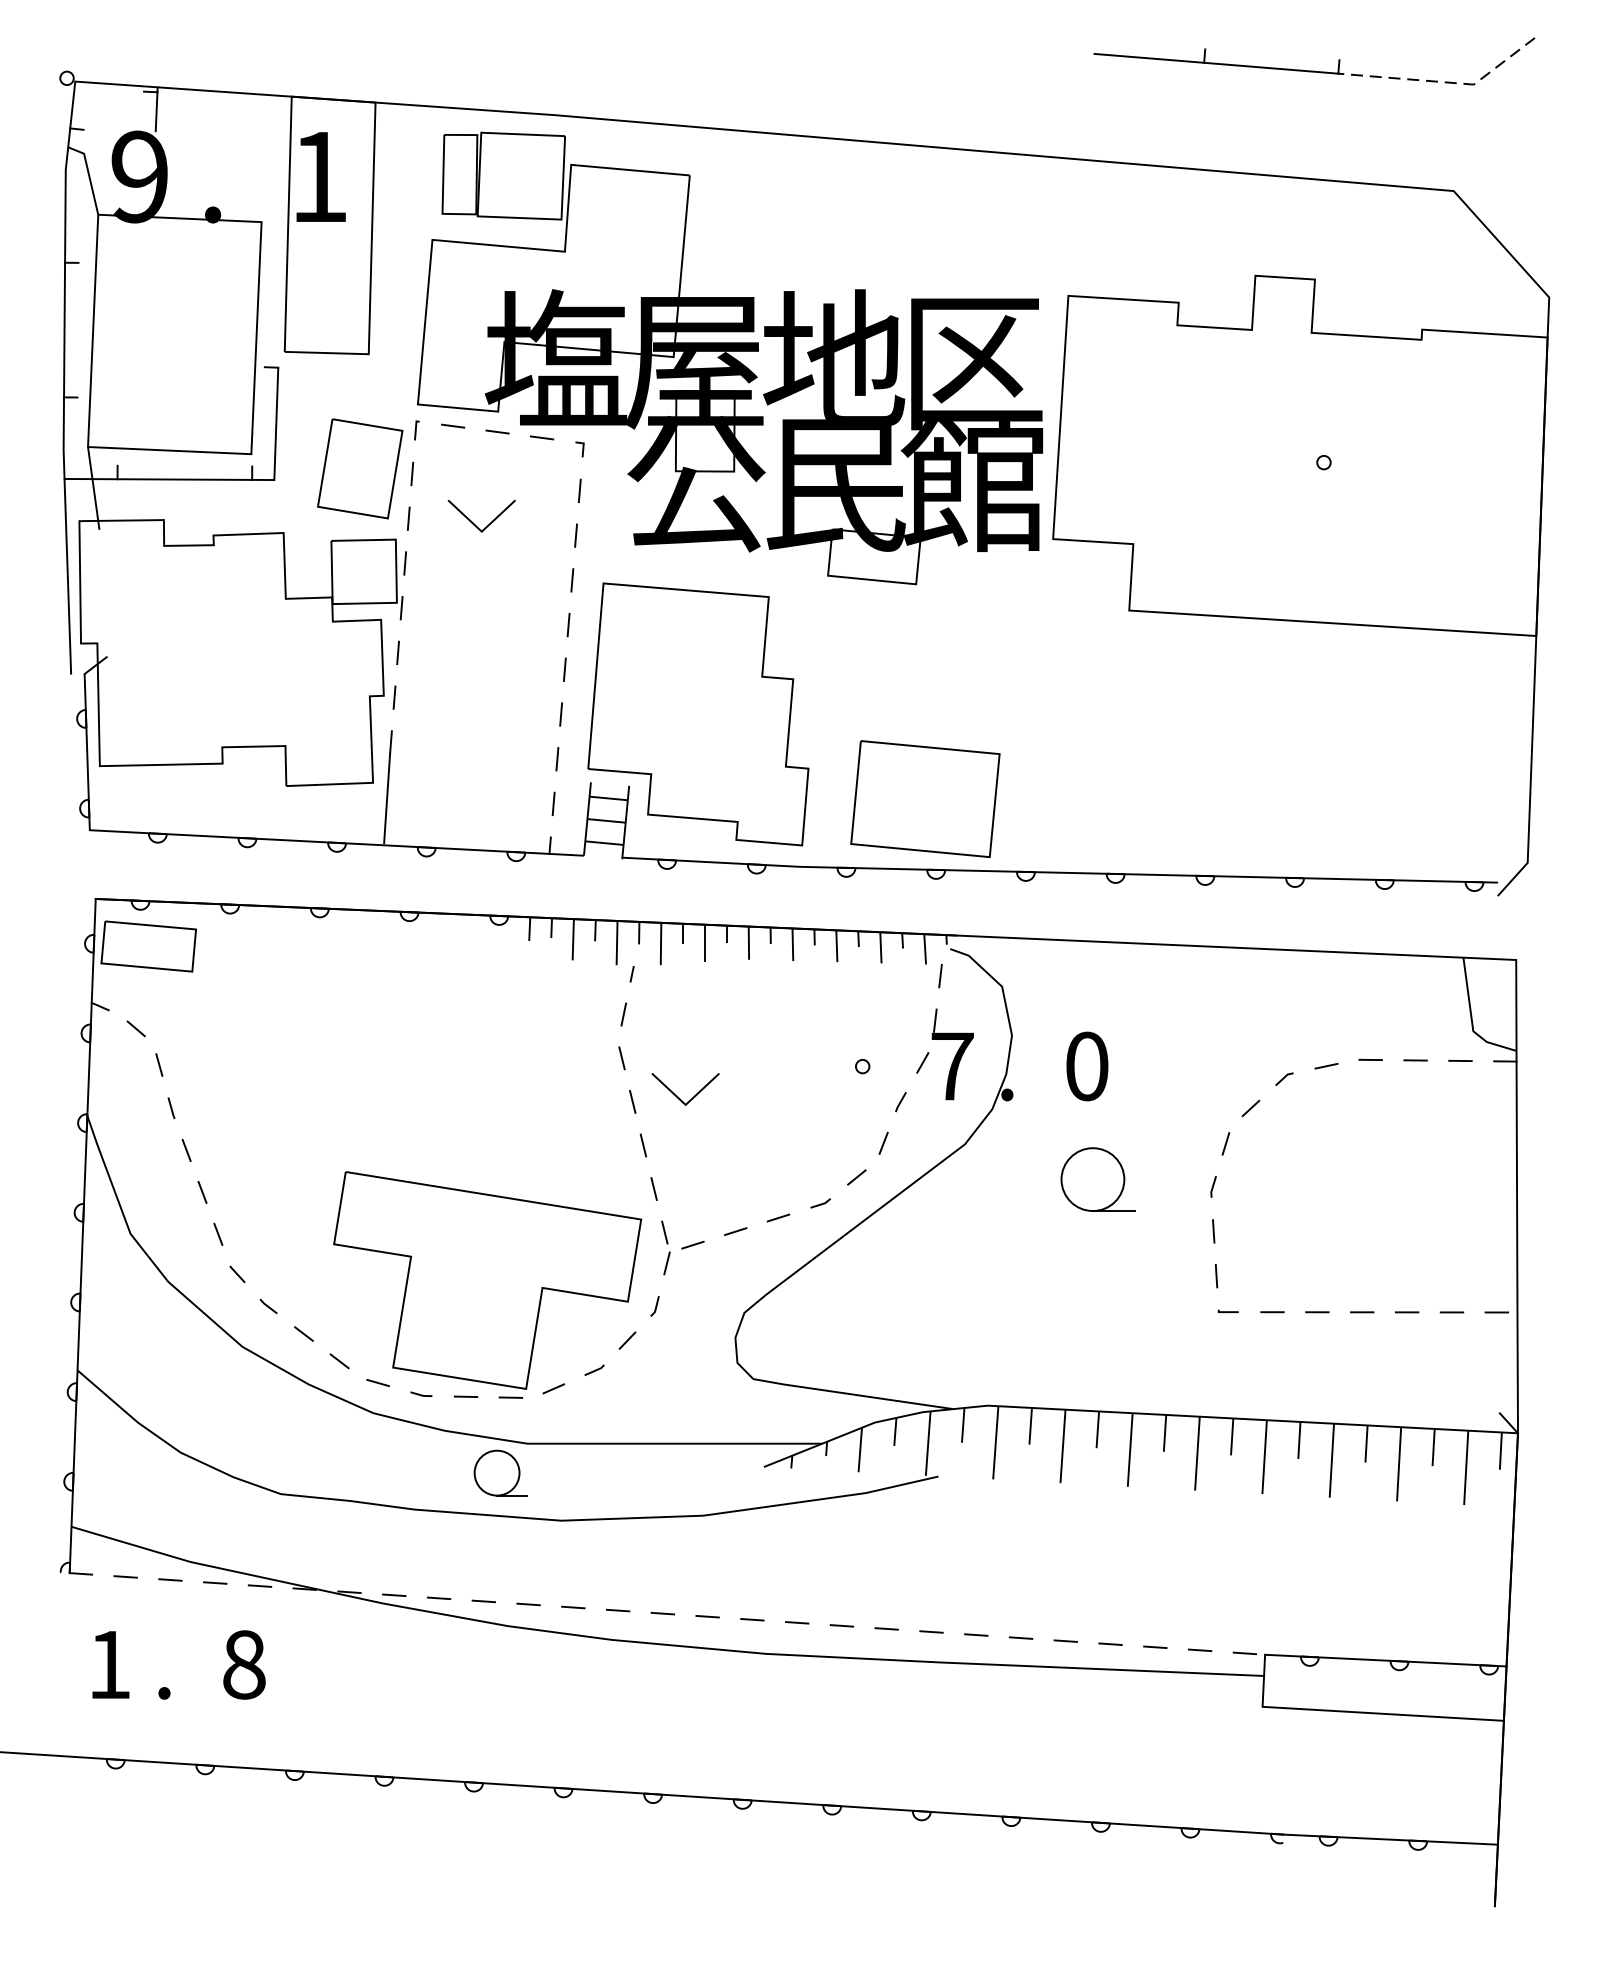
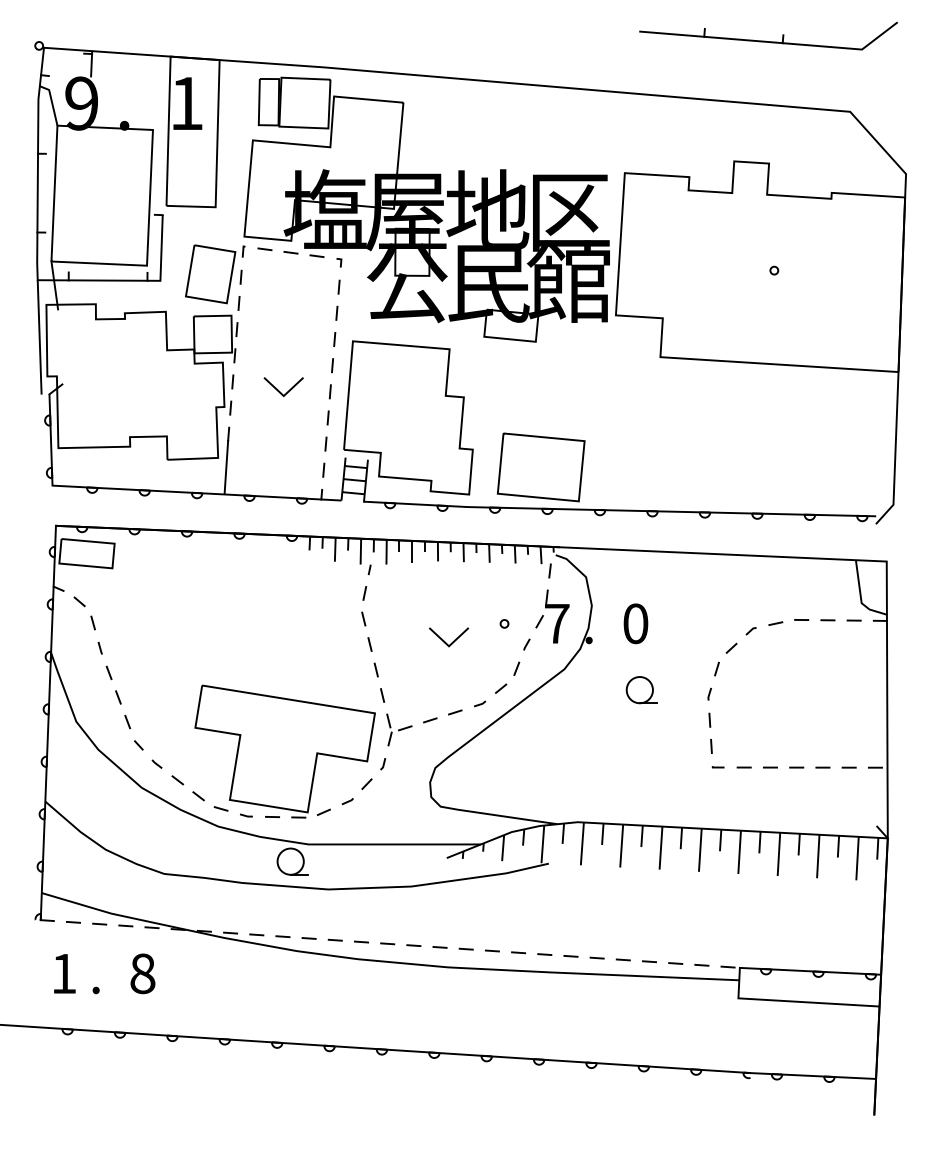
line: (1445, 82) -> (845, 48), dashed -> solid
line: (474, 522) -> (279, 390), moved
line: (693, 1094) -> (453, 640), moved
part: (1096, 1180) -> (641, 690), size x0.71

